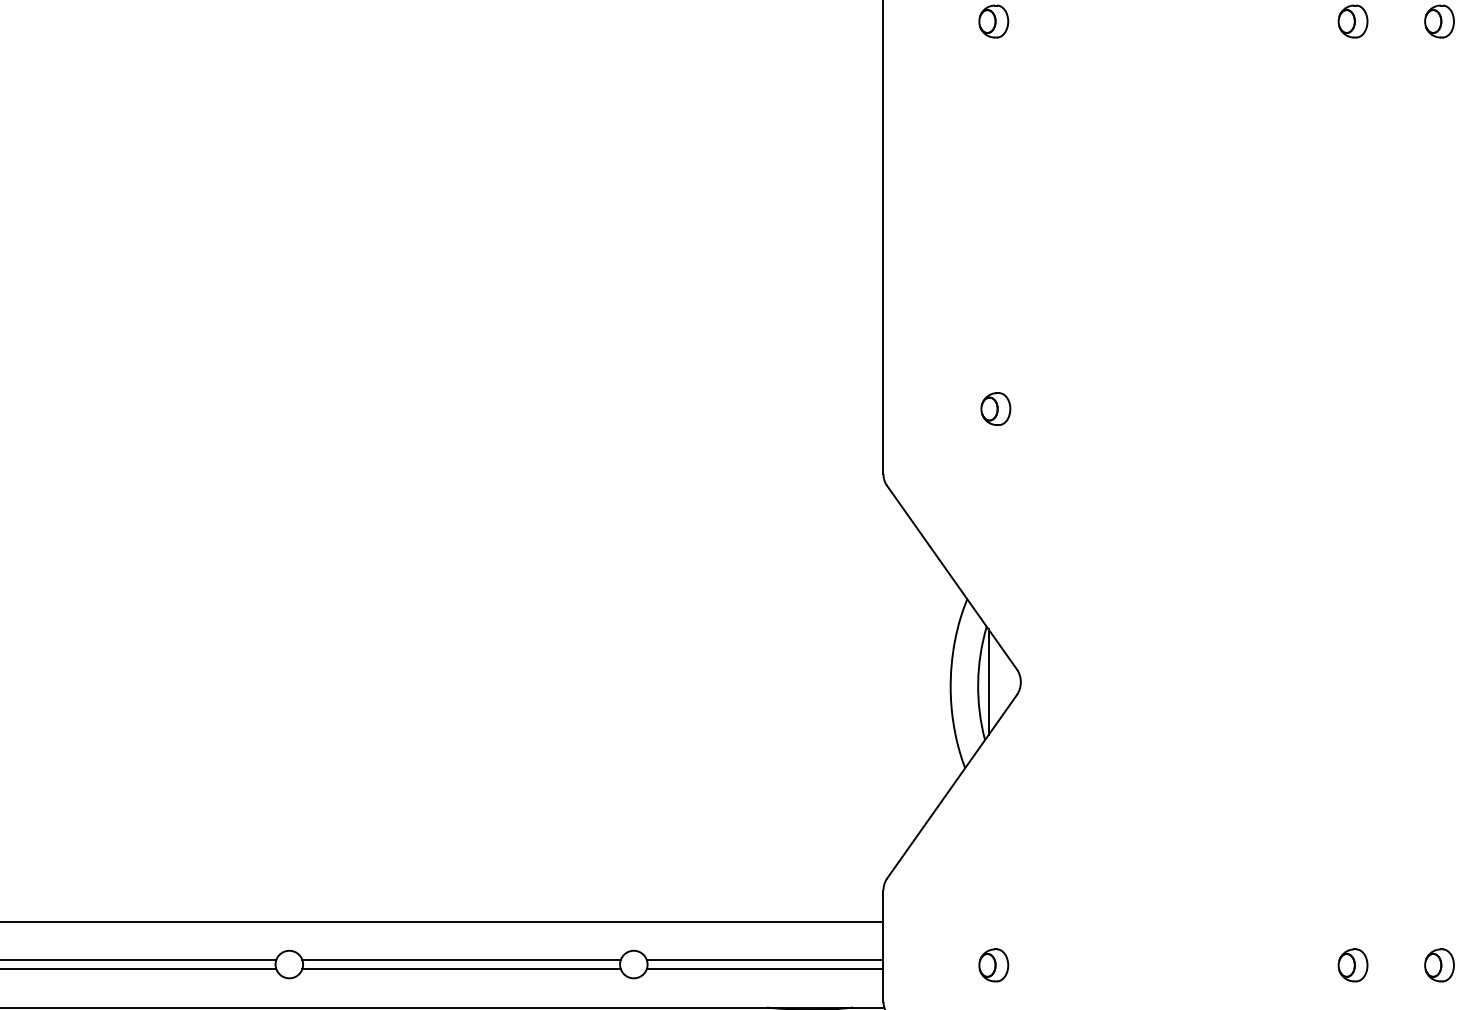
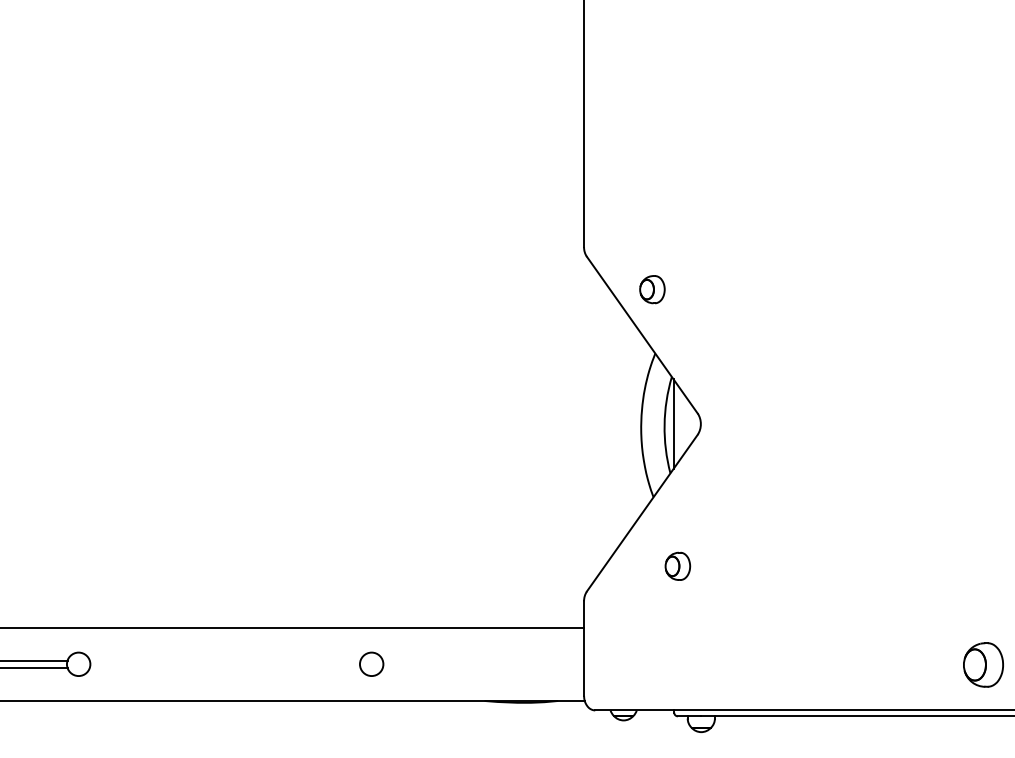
part: (995, 408) -> (652, 289), moved
line: (461, 960) -> (225, 660), removed
line: (764, 960) -> (482, 660), removed
part: (993, 965) -> (677, 566), moved
part: (1352, 965) -> (982, 665), size x1.6
line: (461, 968) -> (225, 667), removed
line: (764, 968) -> (482, 667), removed

